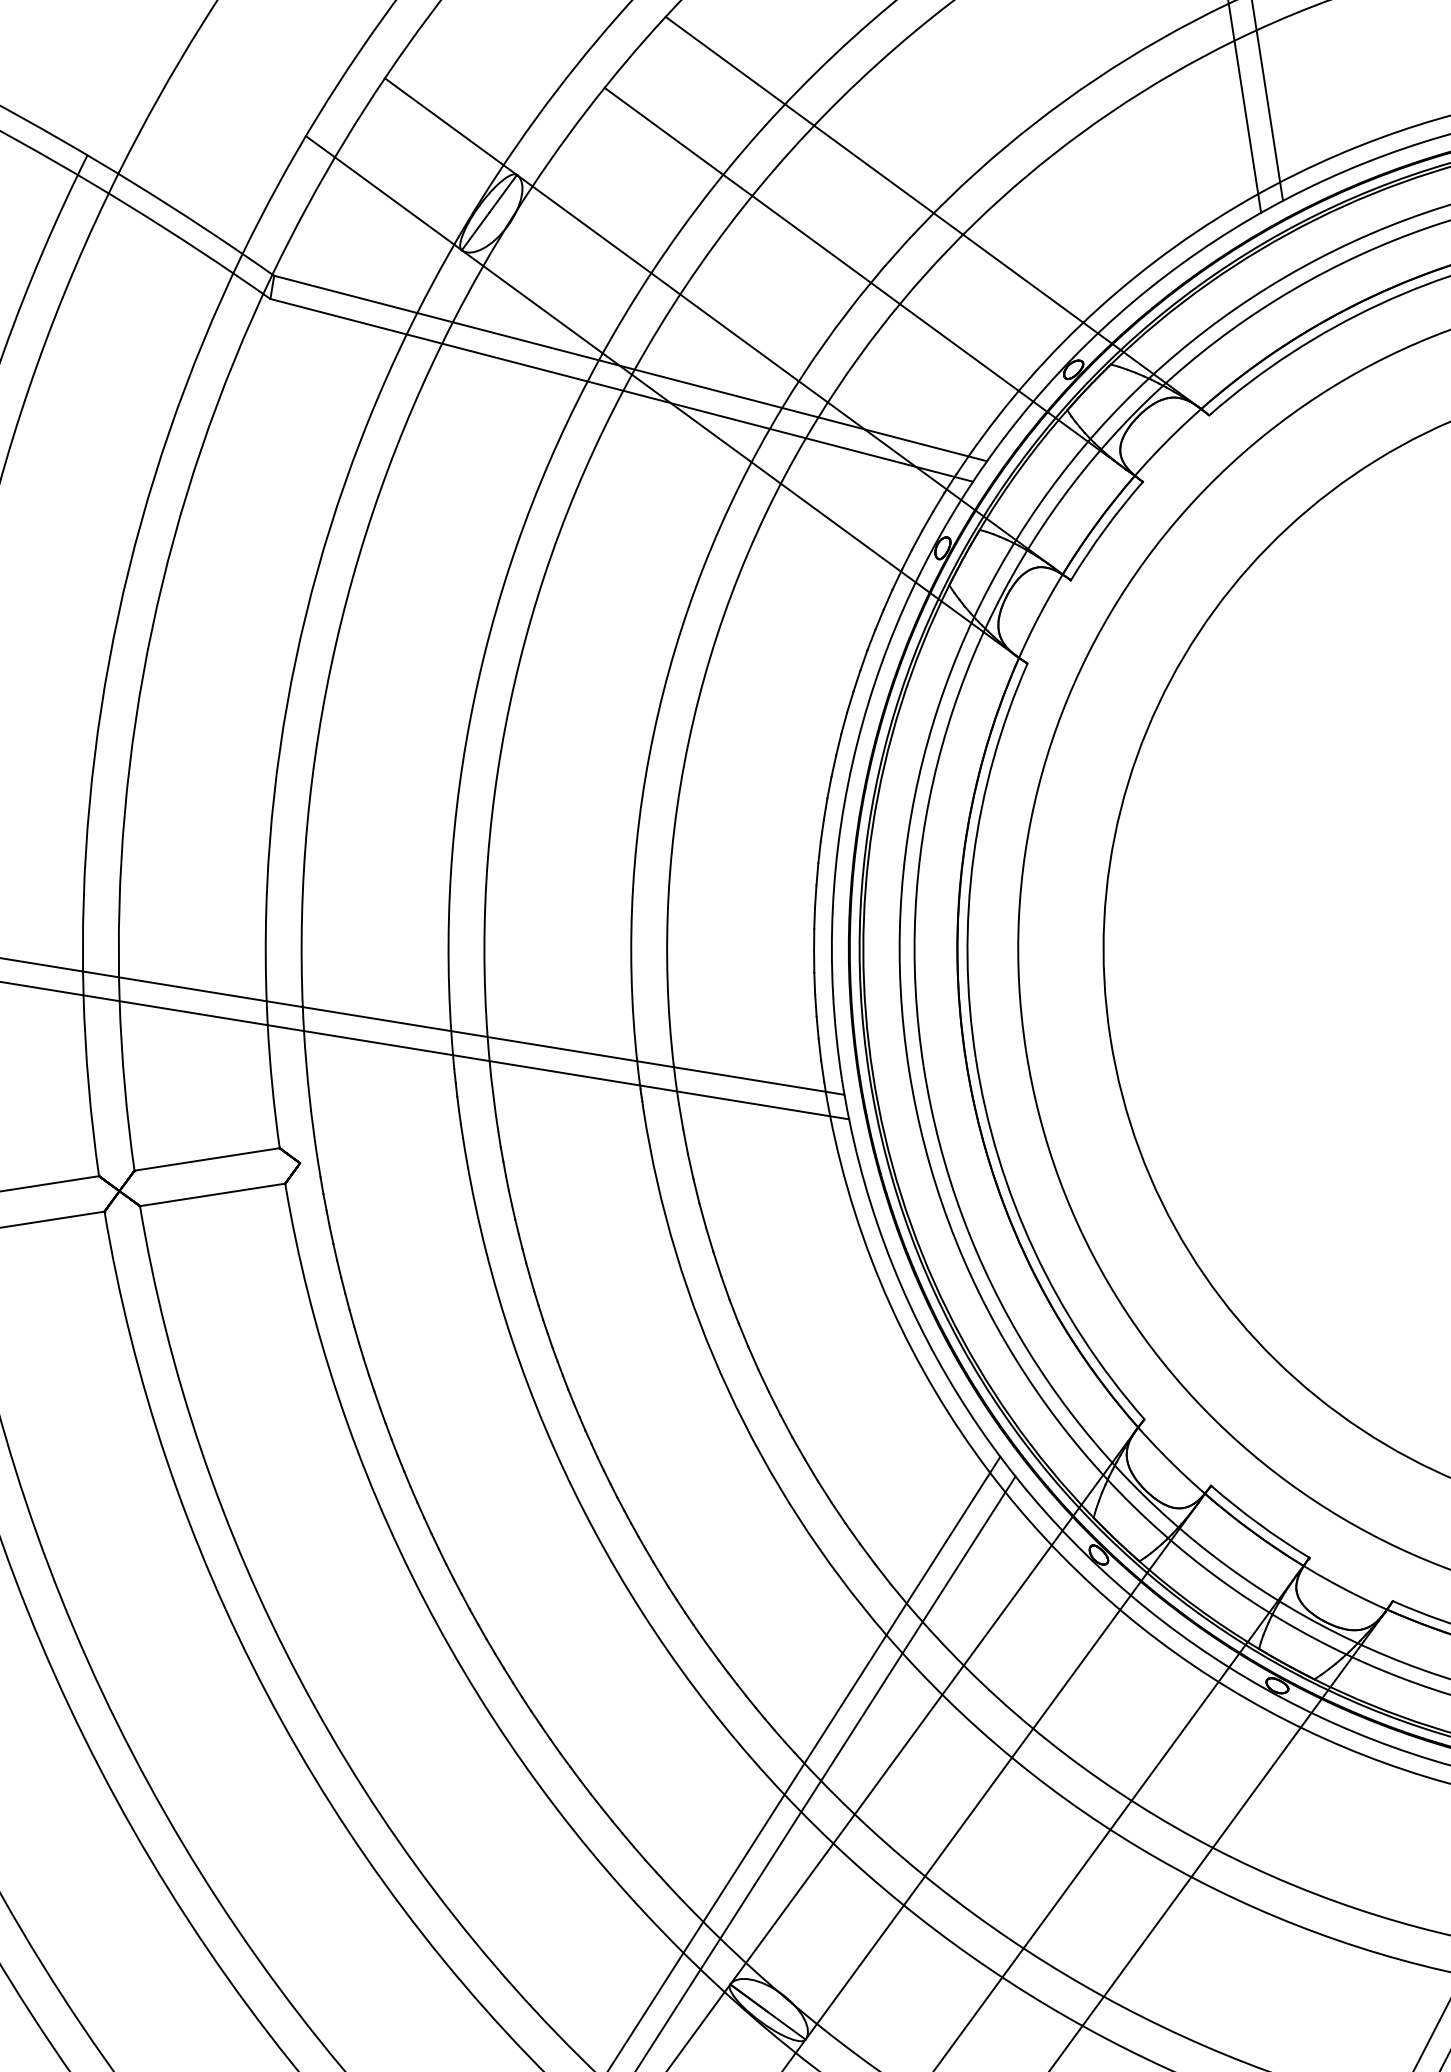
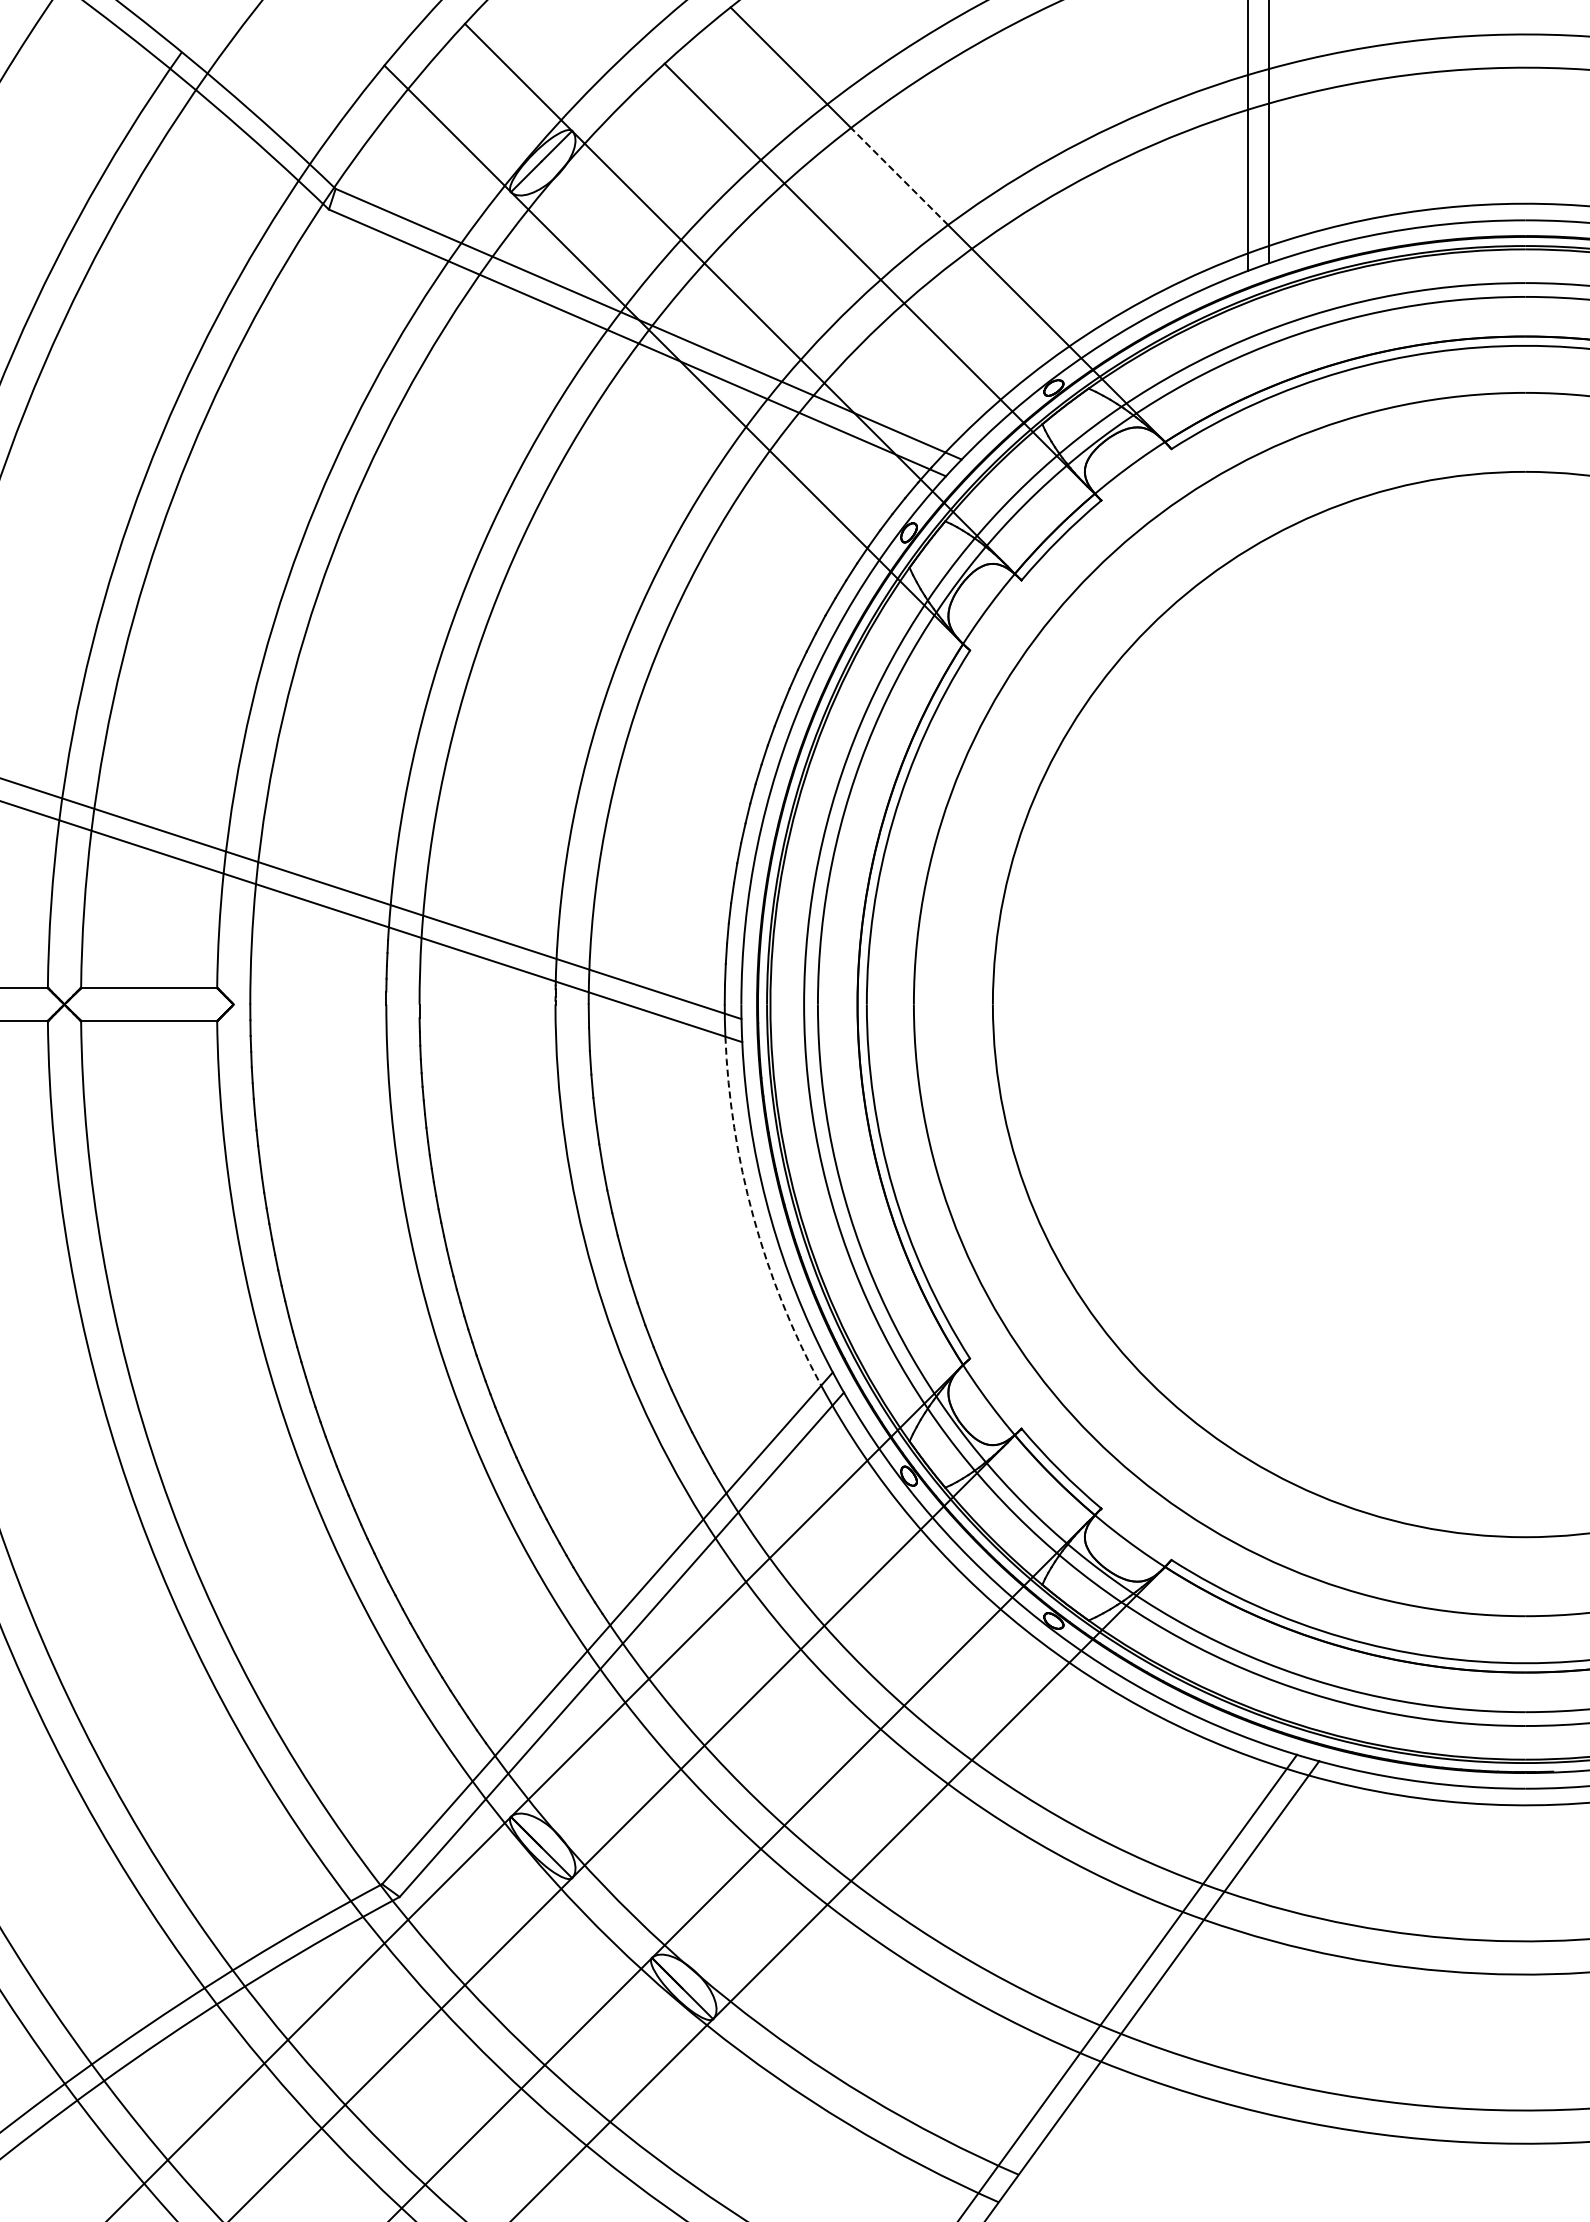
line: (873, 169) -> (899, 176), solid -> dashed
arc: (889, 1303) -> (753, 1216), solid -> dashed

